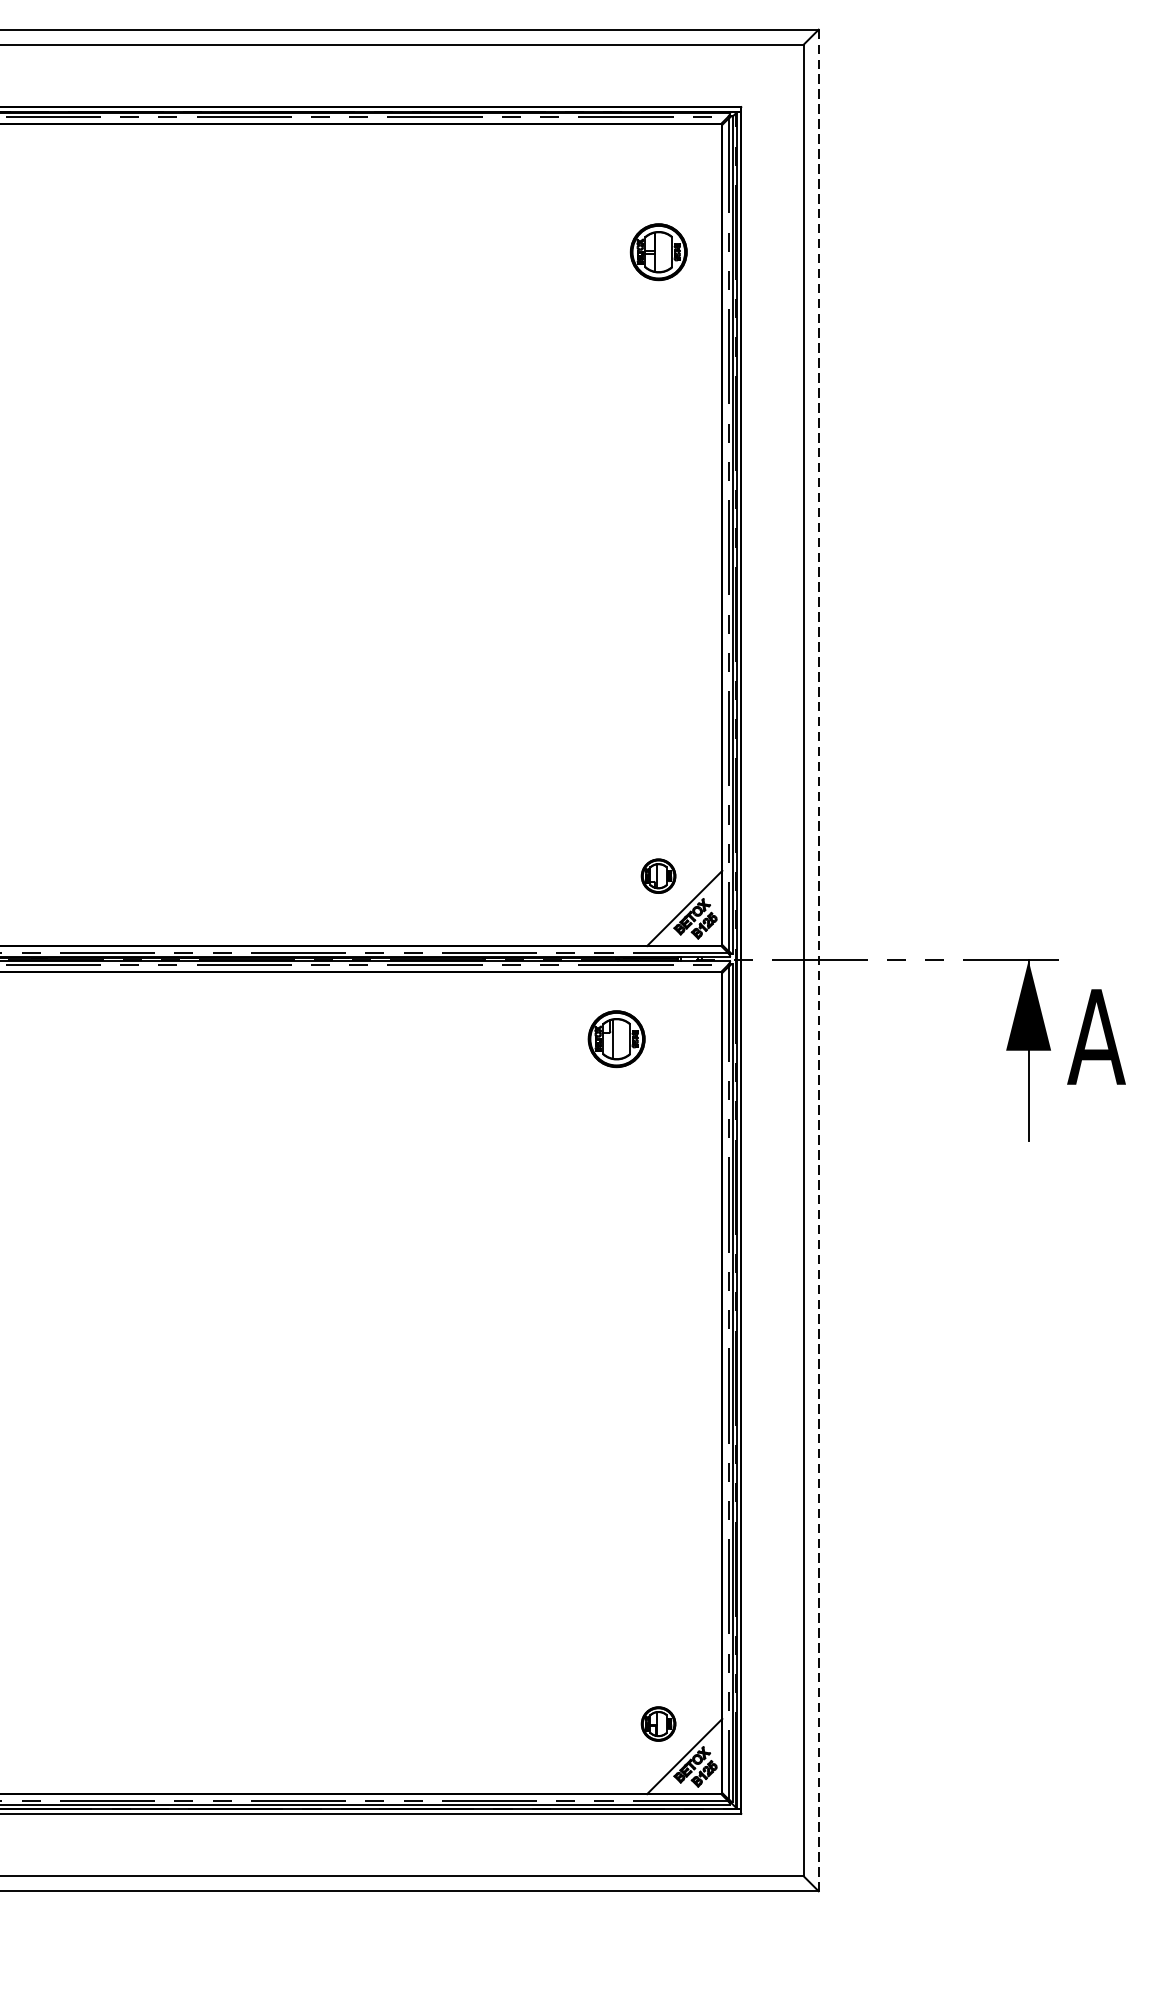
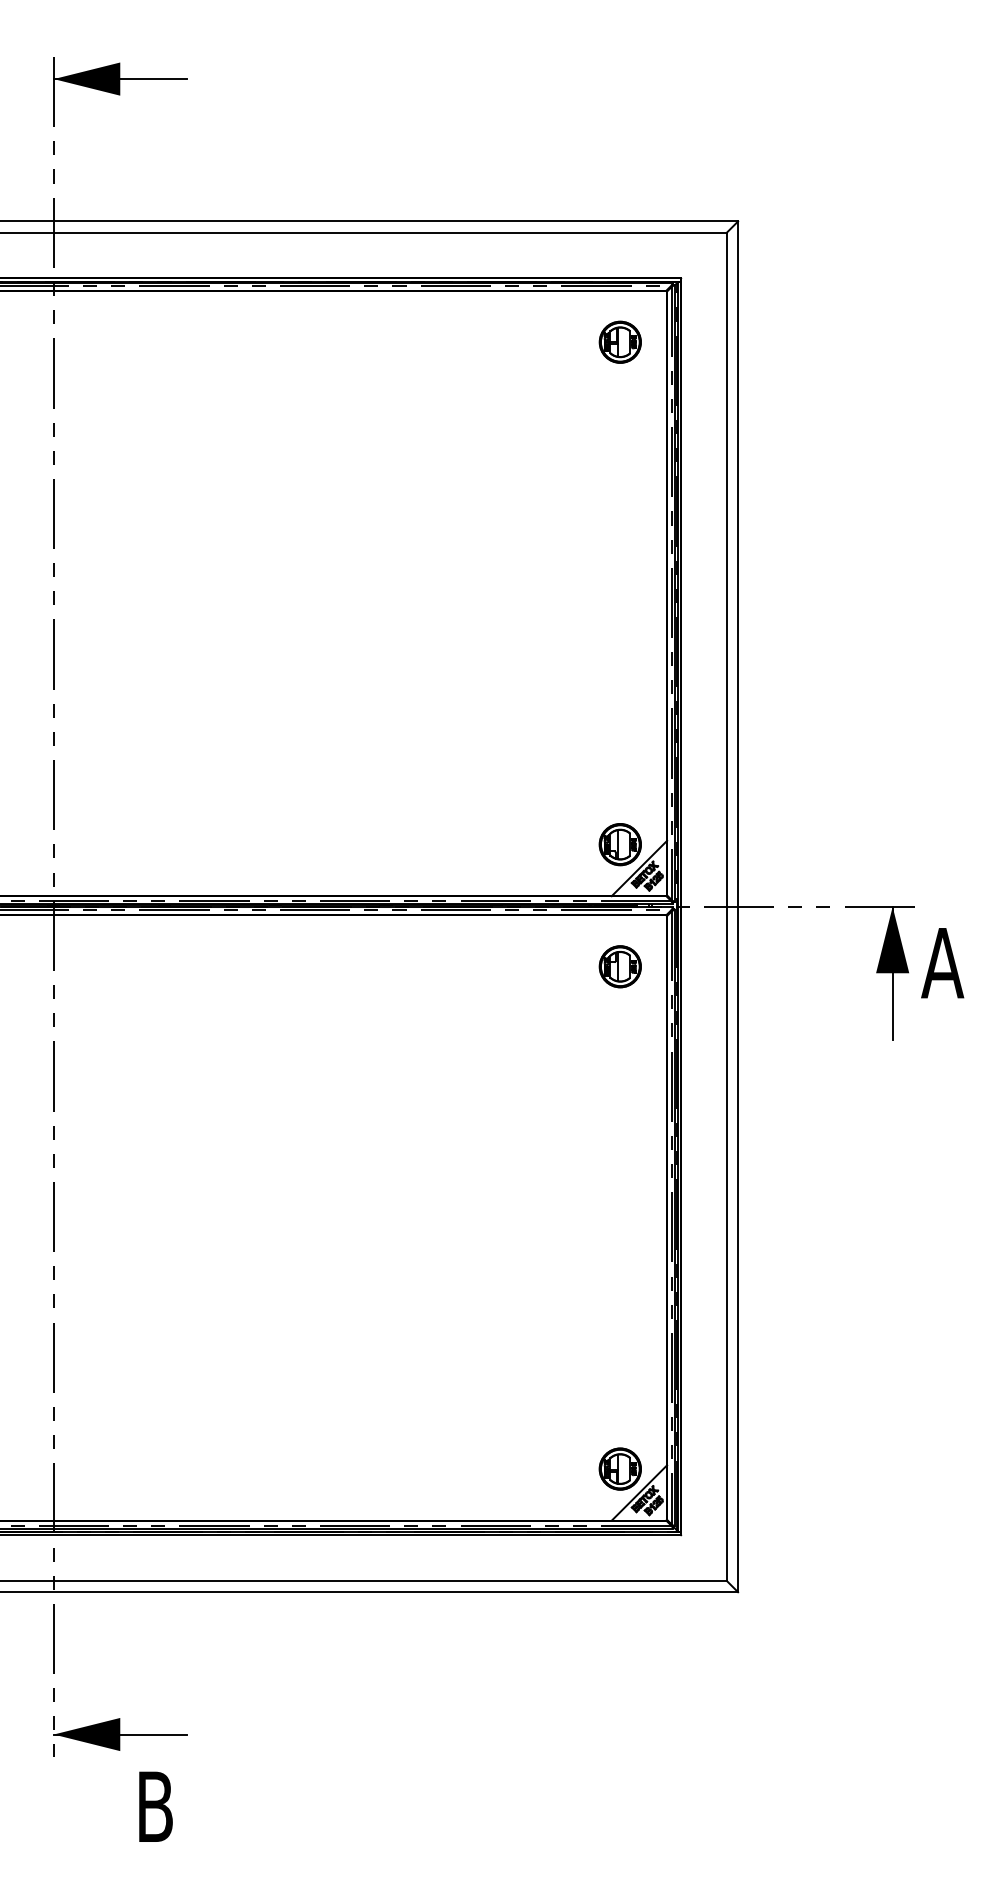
part: (657, 251) -> (619, 341), moved
part: (657, 875) -> (619, 844), size x1.67
line: (819, 961) -> (738, 907), dashed -> solid
part: (615, 1038) -> (619, 966), moved
part: (657, 1723) -> (619, 1468), size x1.67

